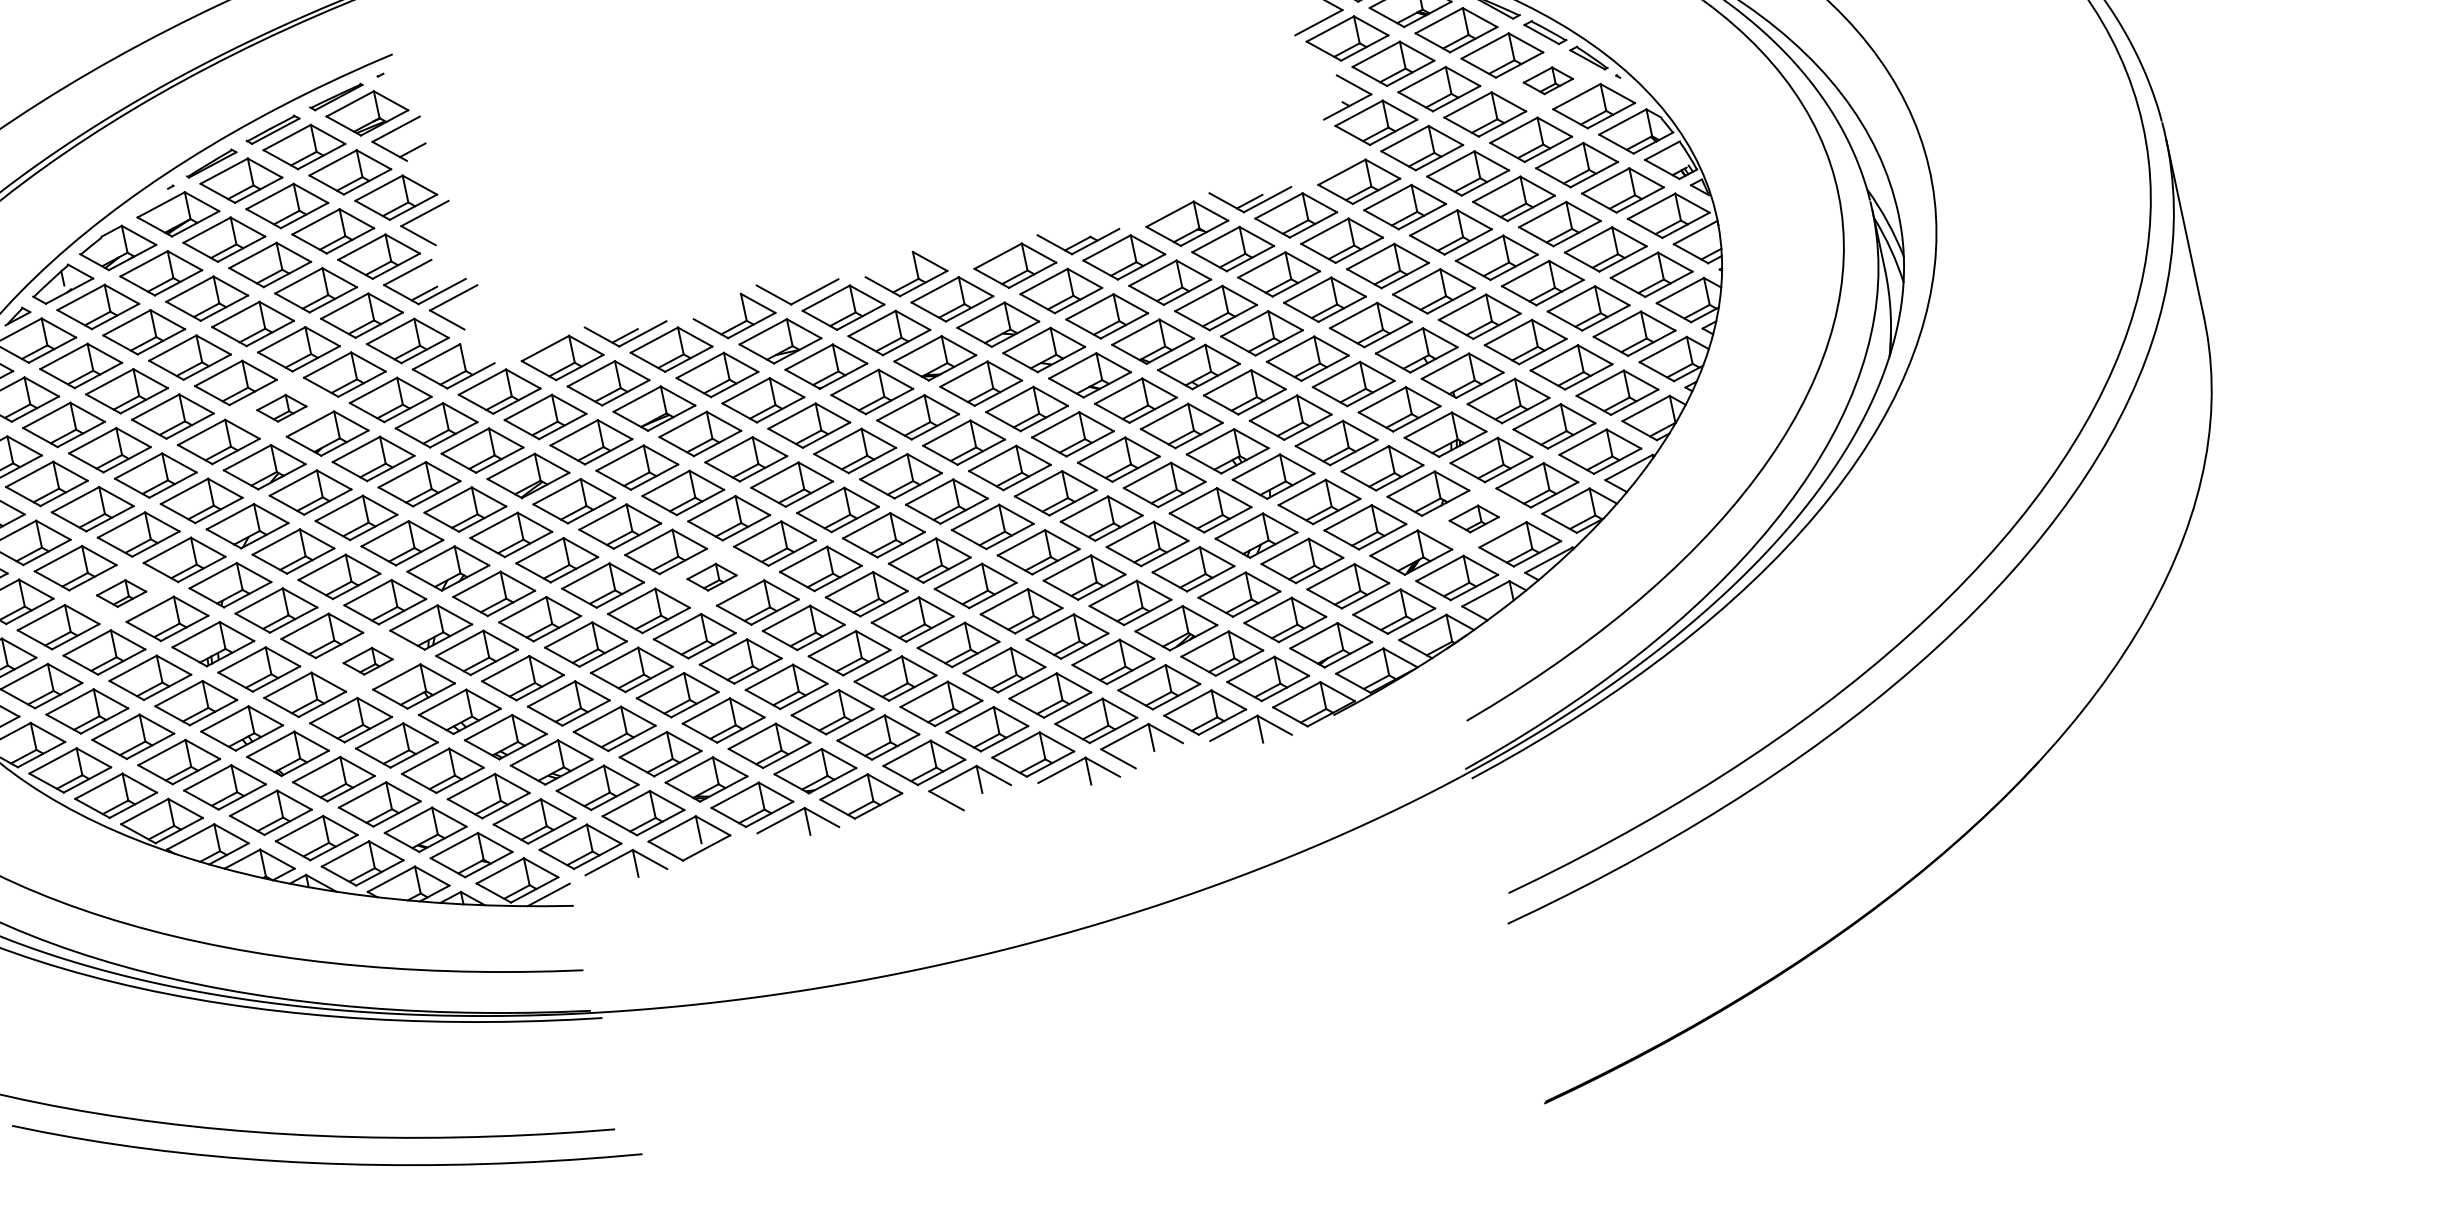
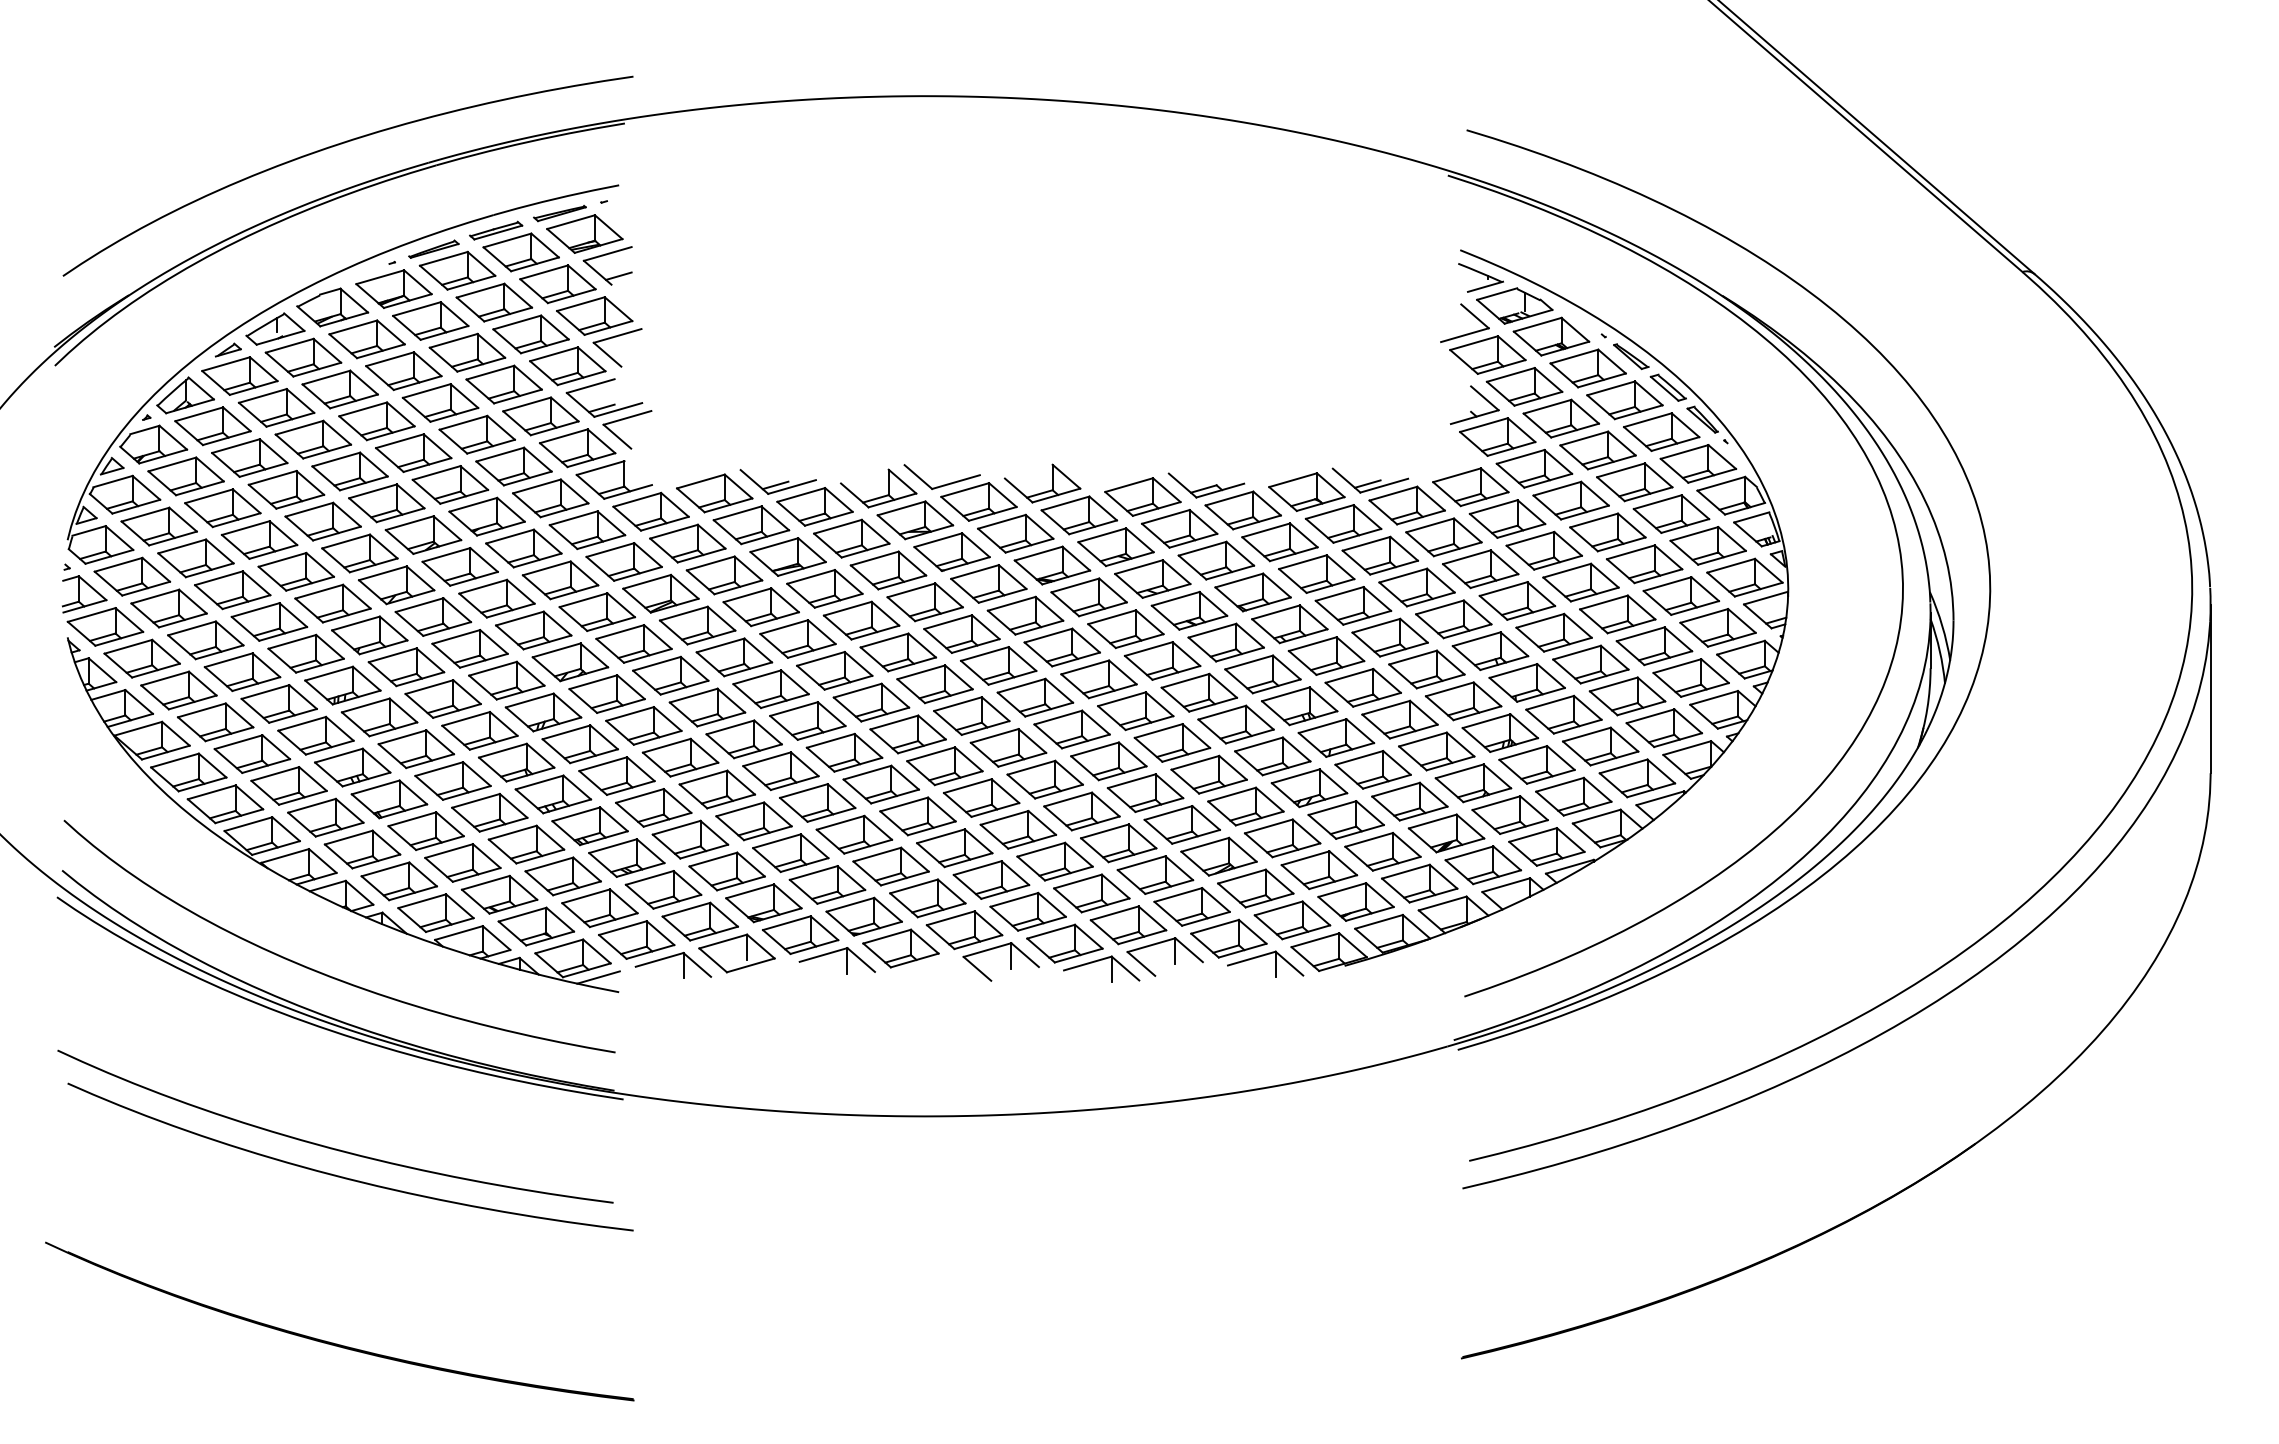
part: (1547, 80) -> (1661, 431), size x1.67
part: (281, 407) -> (450, 484), size x1.67
part: (1473, 518) -> (1509, 814), size x1.67
part: (711, 576) -> (807, 720), size x1.67
part: (121, 593) -> (269, 621), size x1.67
part: (367, 660) -> (479, 730), size x1.67

